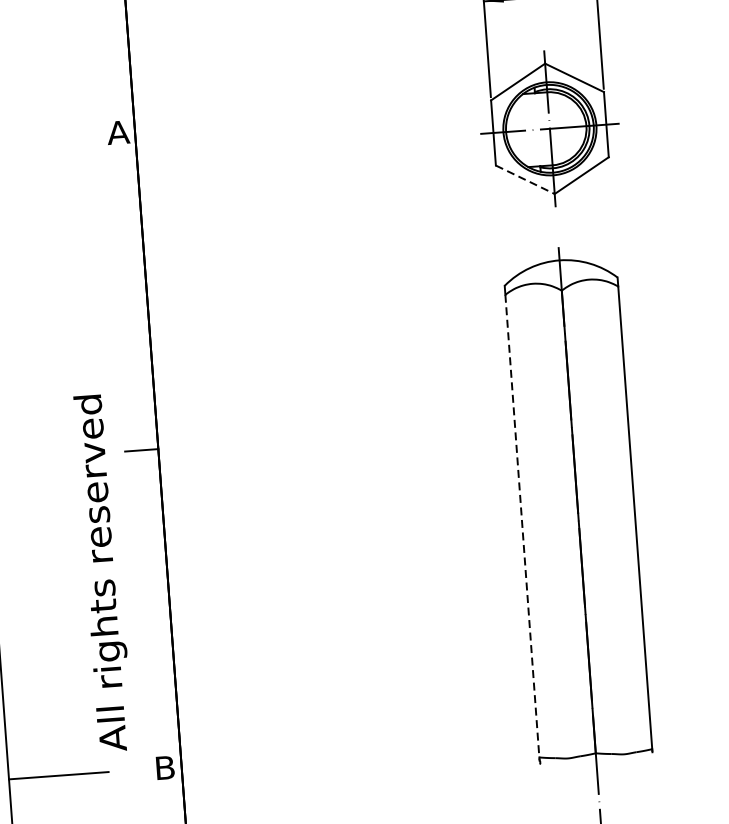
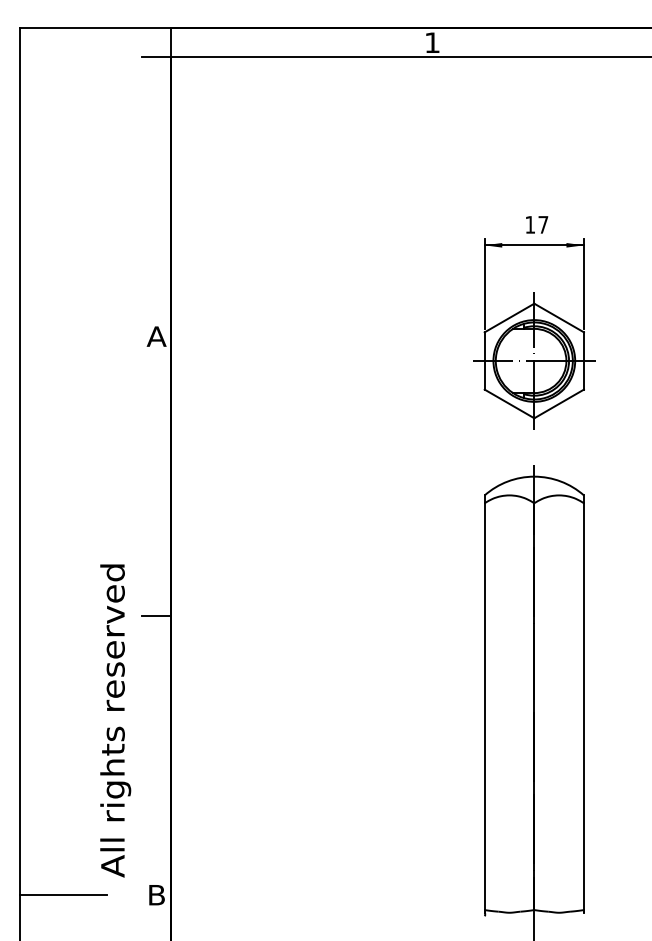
line: (525, 179) -> (509, 403), dashed -> solid
line: (522, 527) -> (484, 707), dashed -> solid

